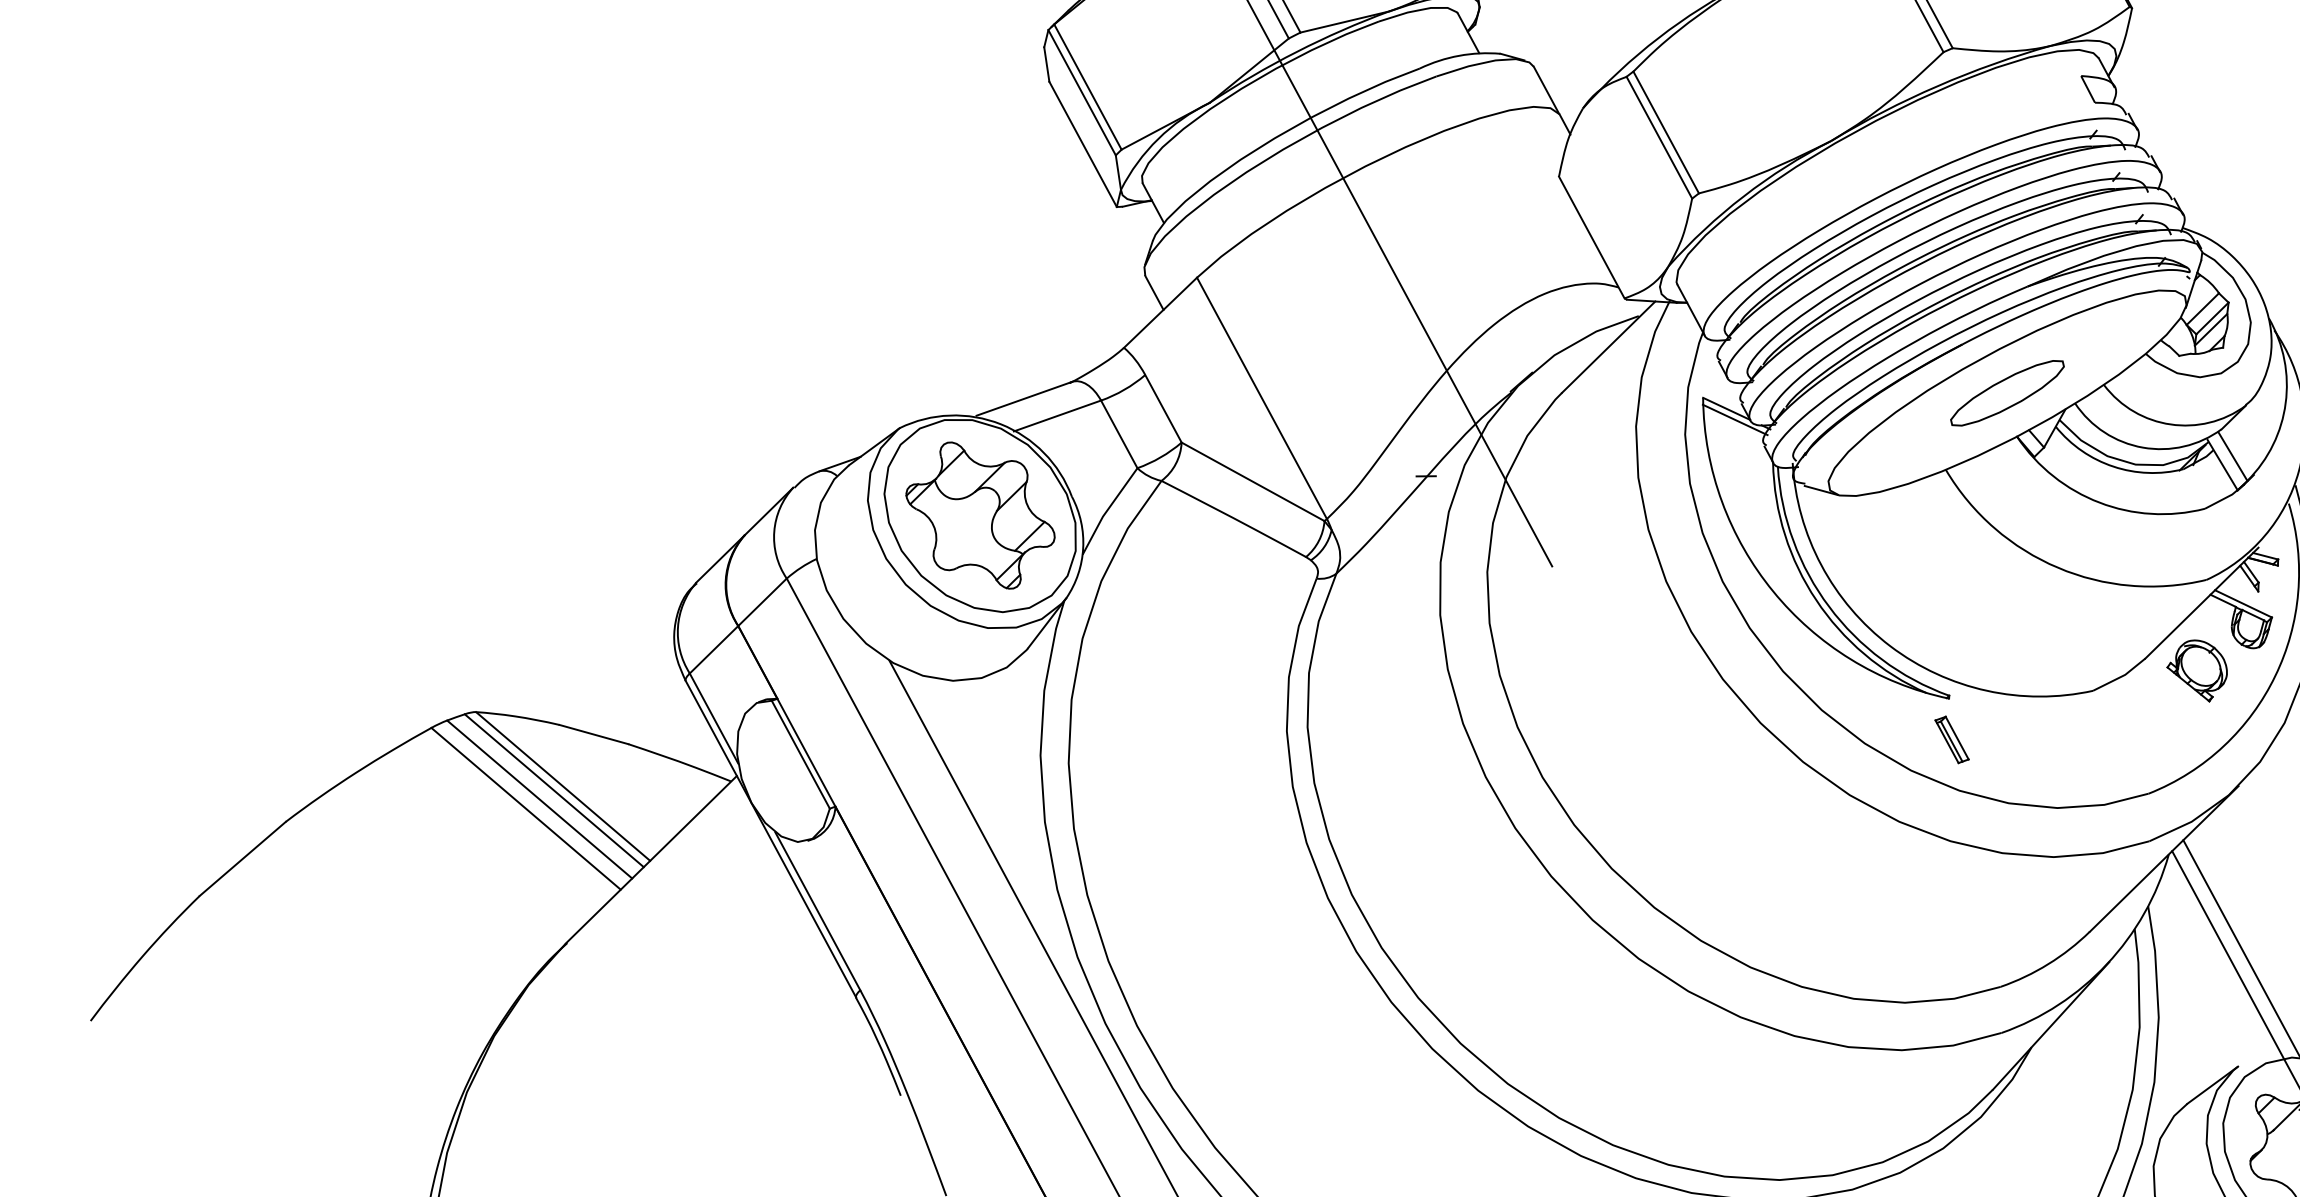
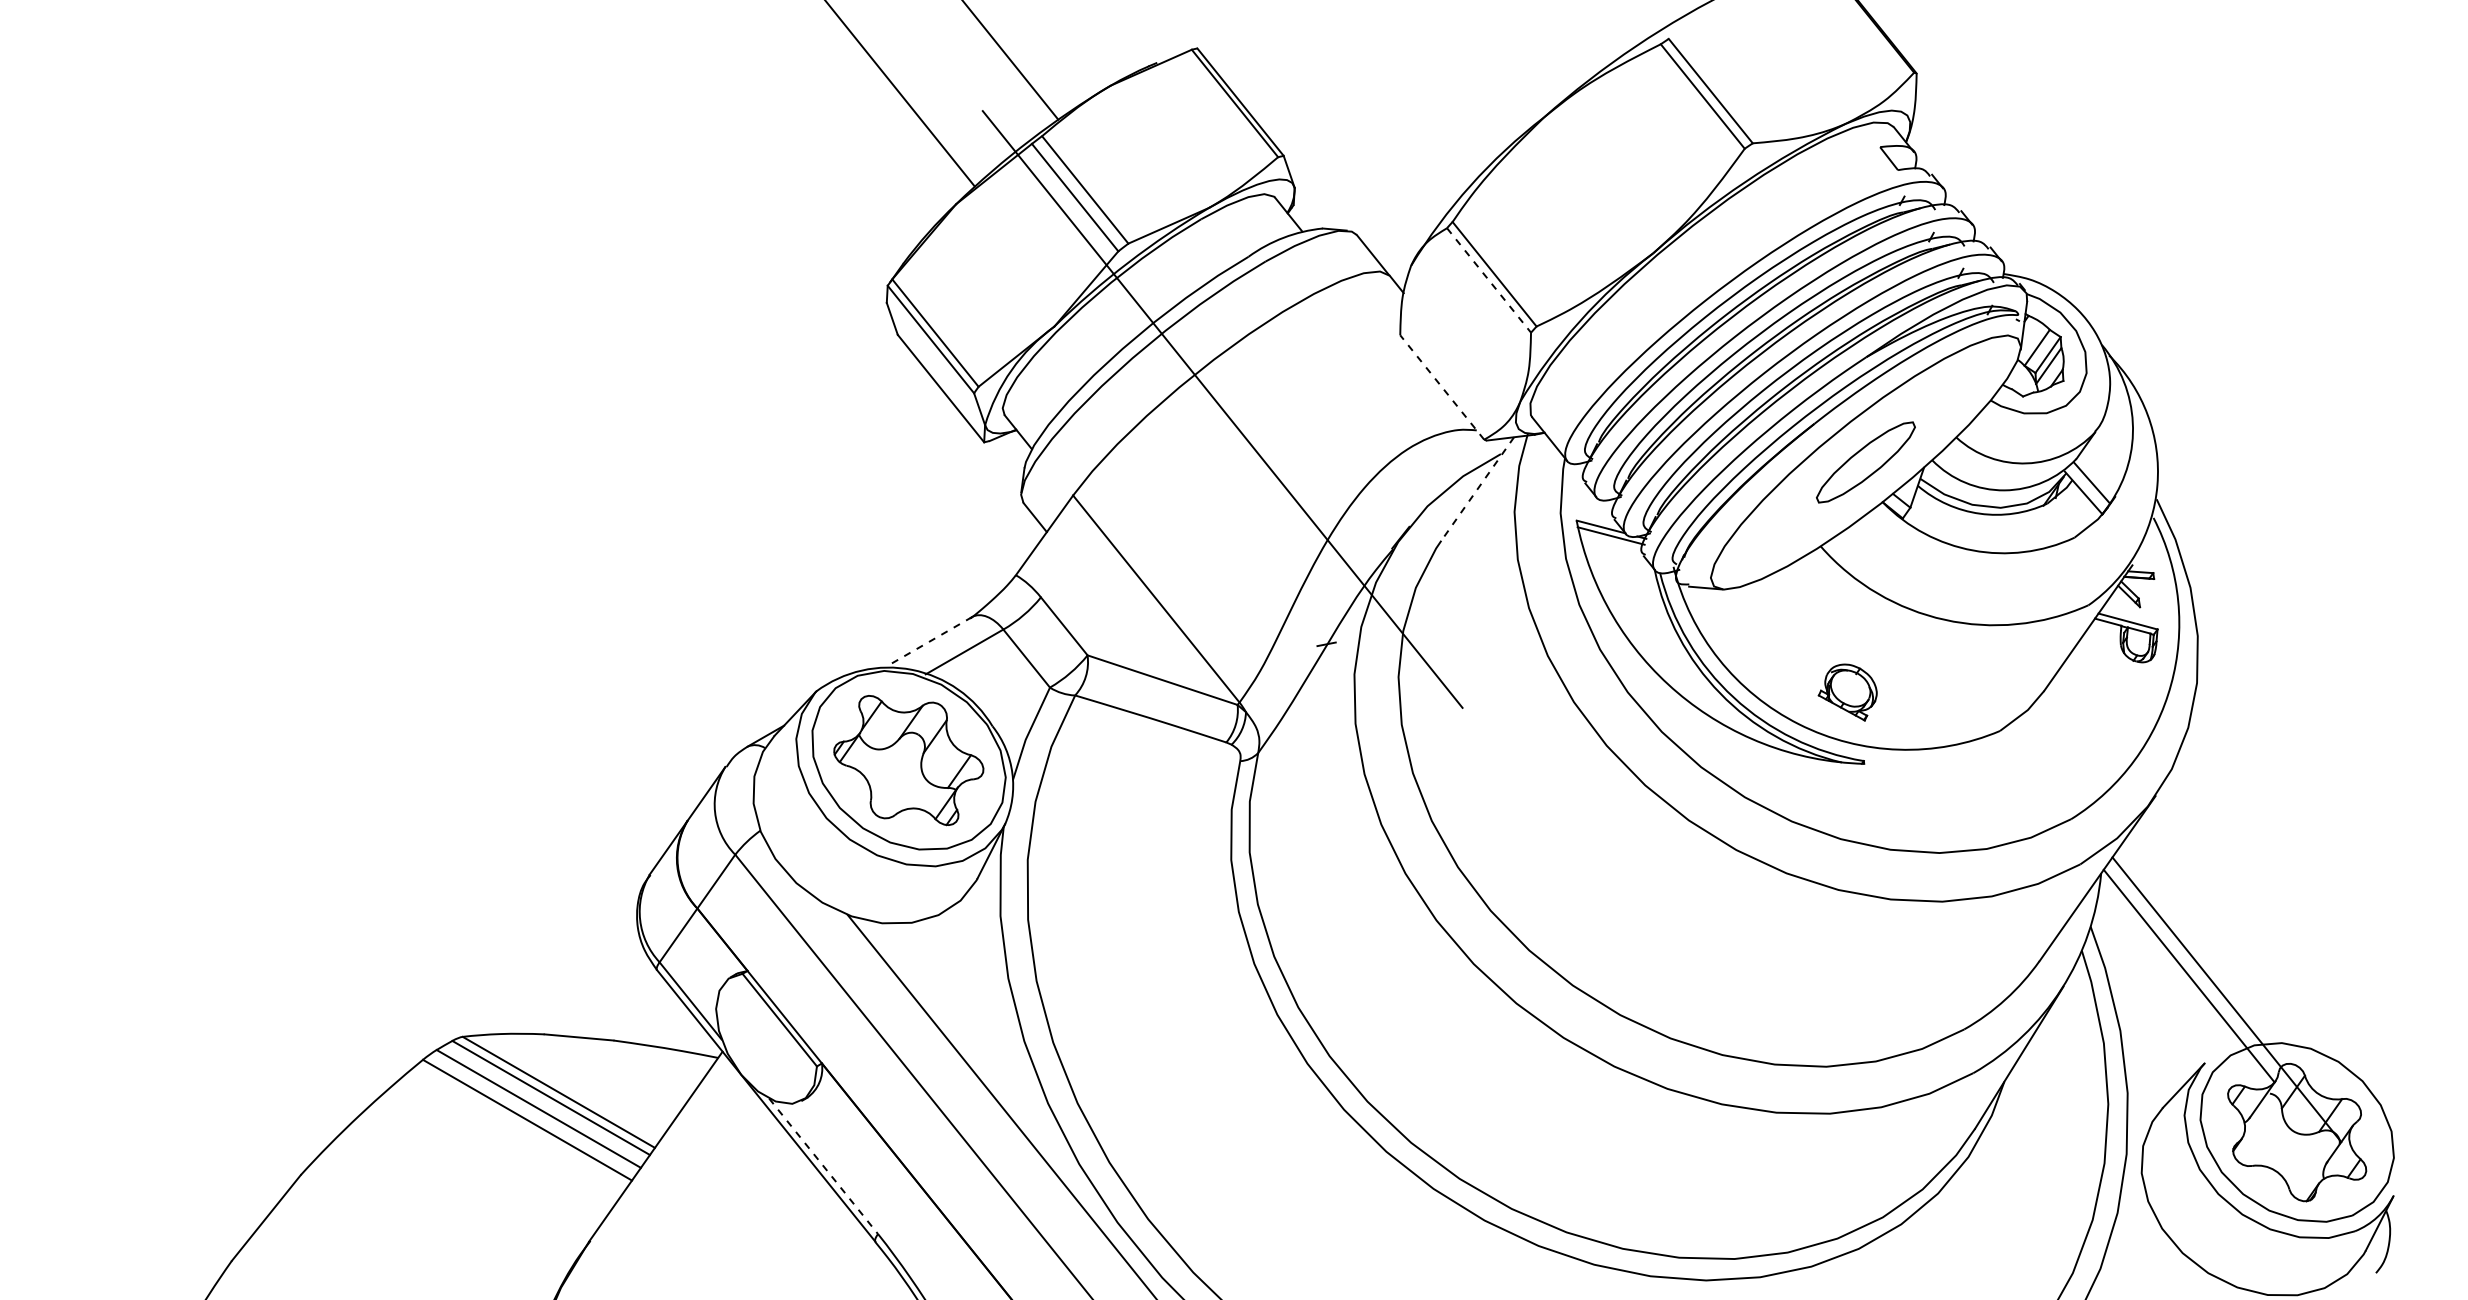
line: (1659, 137) -> (1489, 280), solid -> dashed
line: (1592, 237) -> (1442, 387), solid -> dashed
line: (1608, 347) -> (1477, 489), solid -> dashed
line: (1023, 398) -> (929, 641), solid -> dashed
part: (2197, 669) -> (1847, 692), moved
part: (1952, 739) -> (1874, 802), removed
line: (817, 911) -> (823, 1166), solid -> dashed

